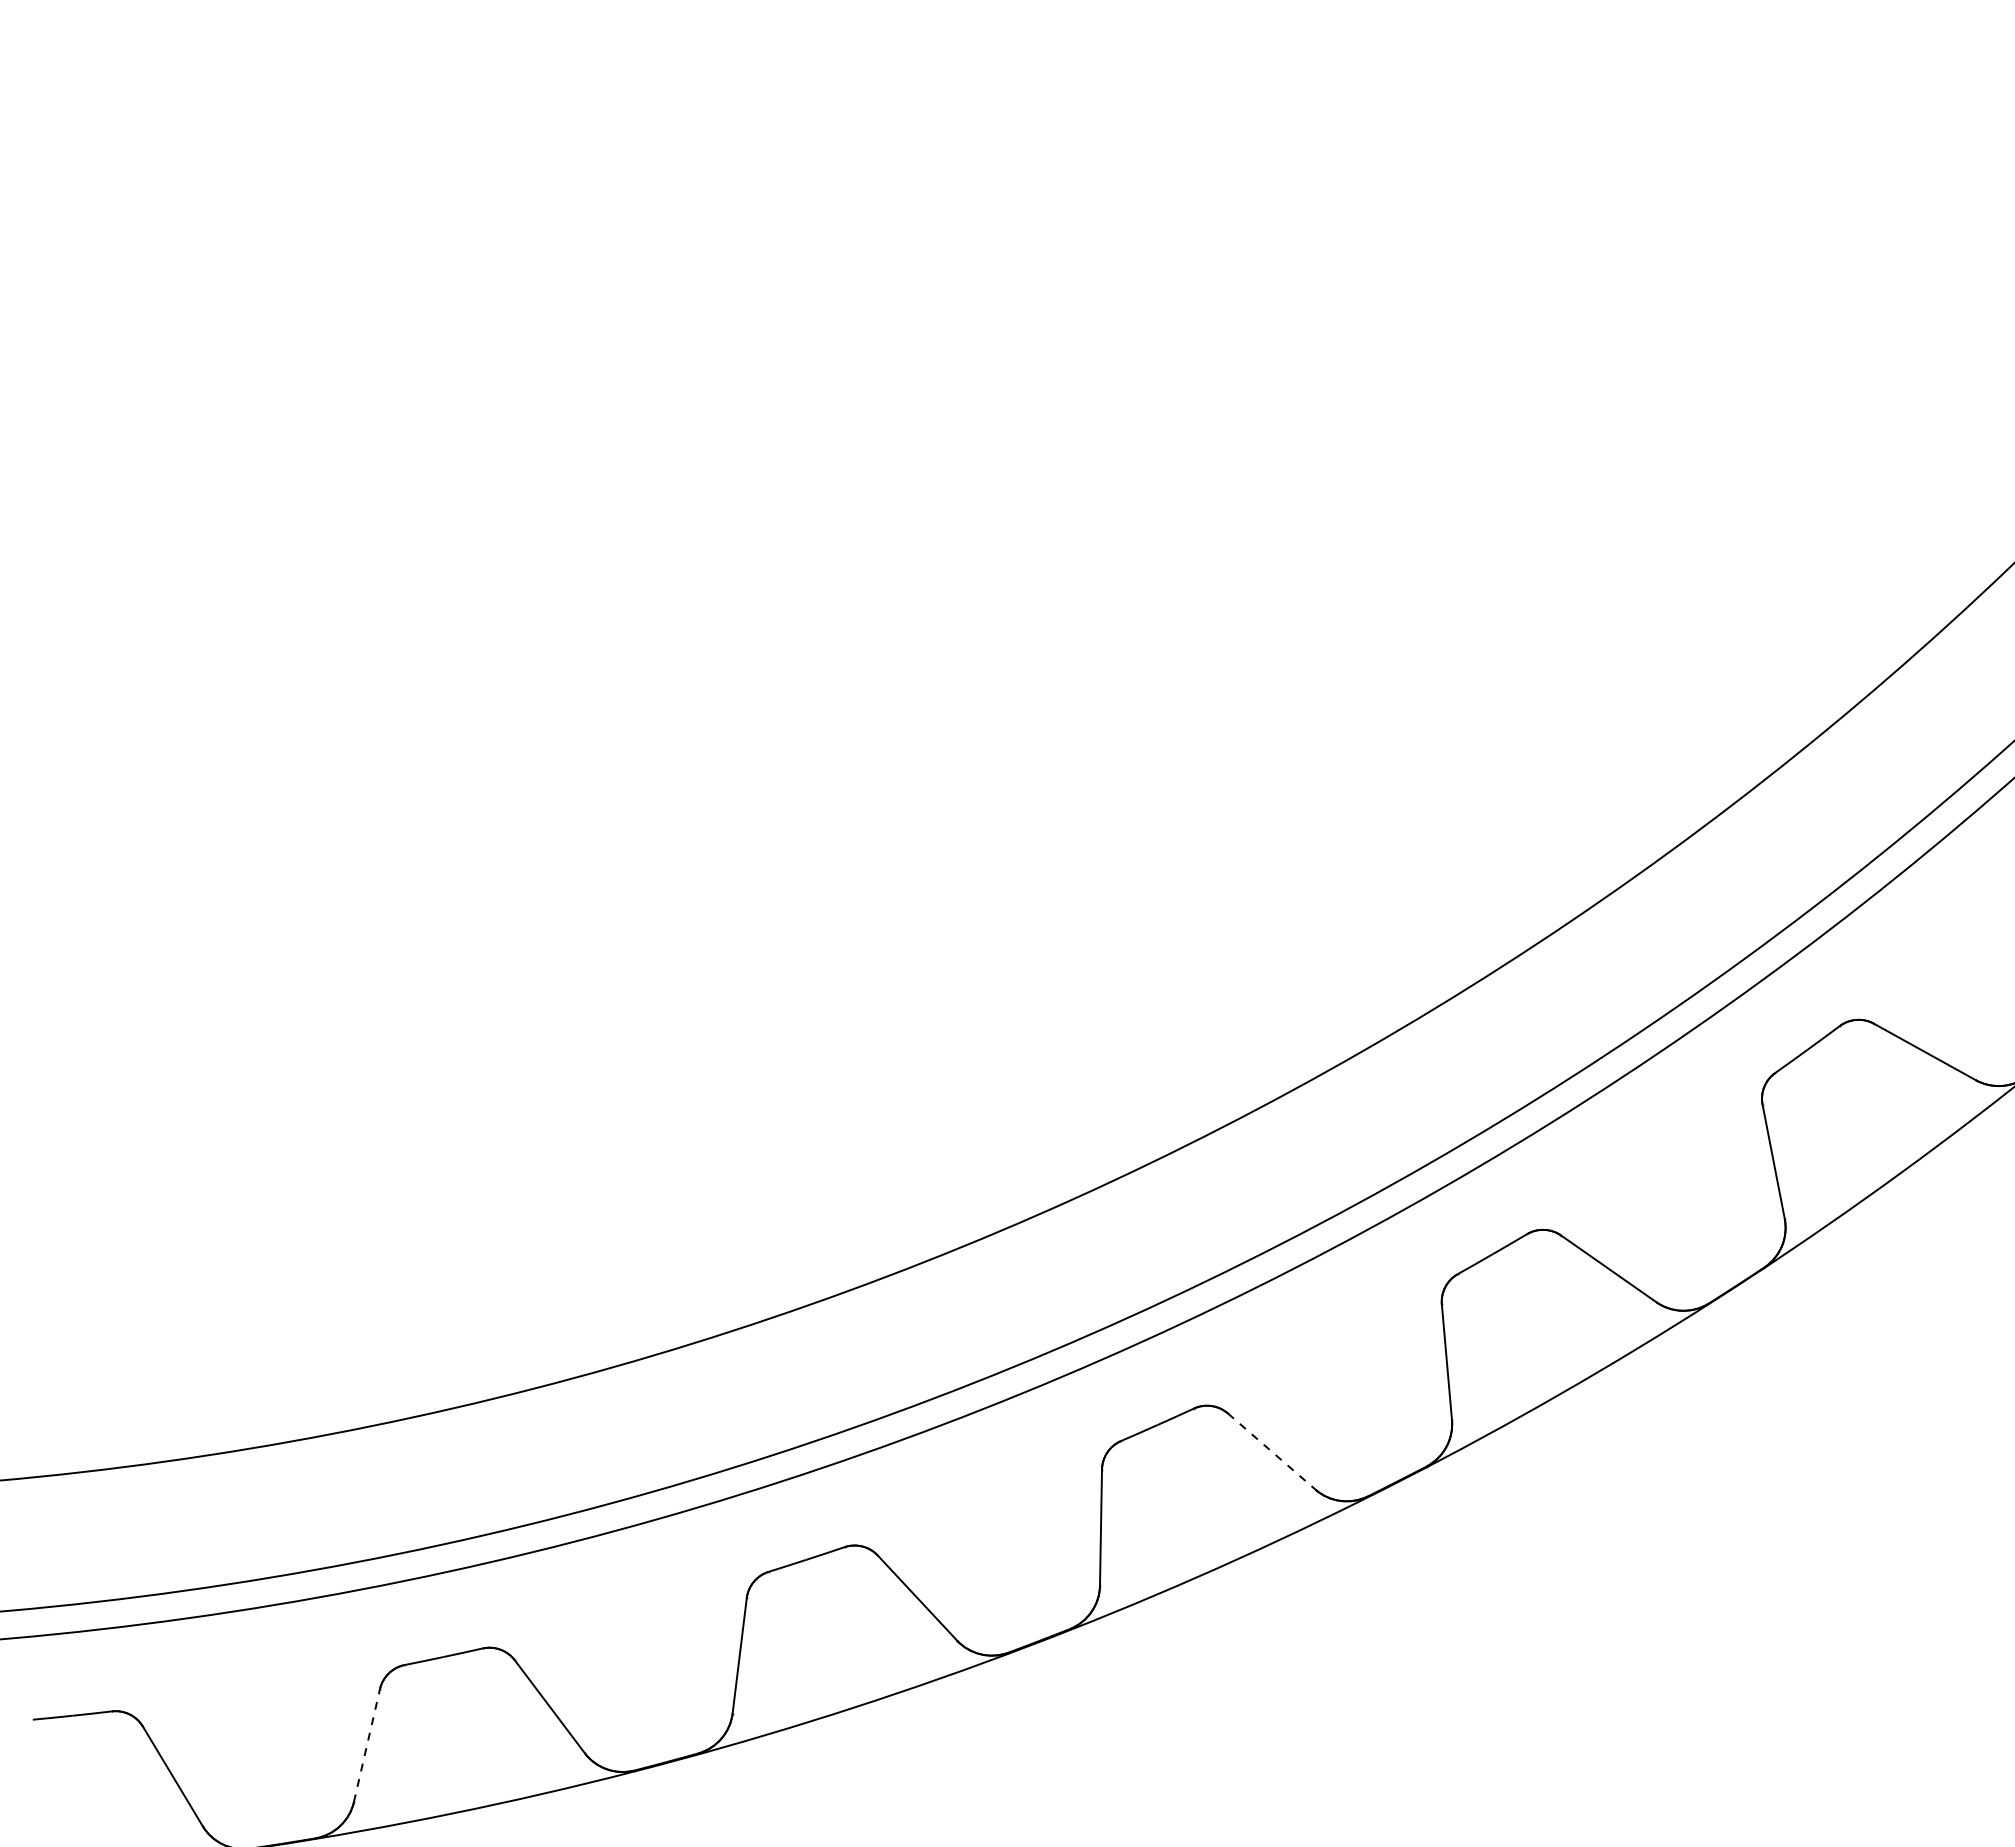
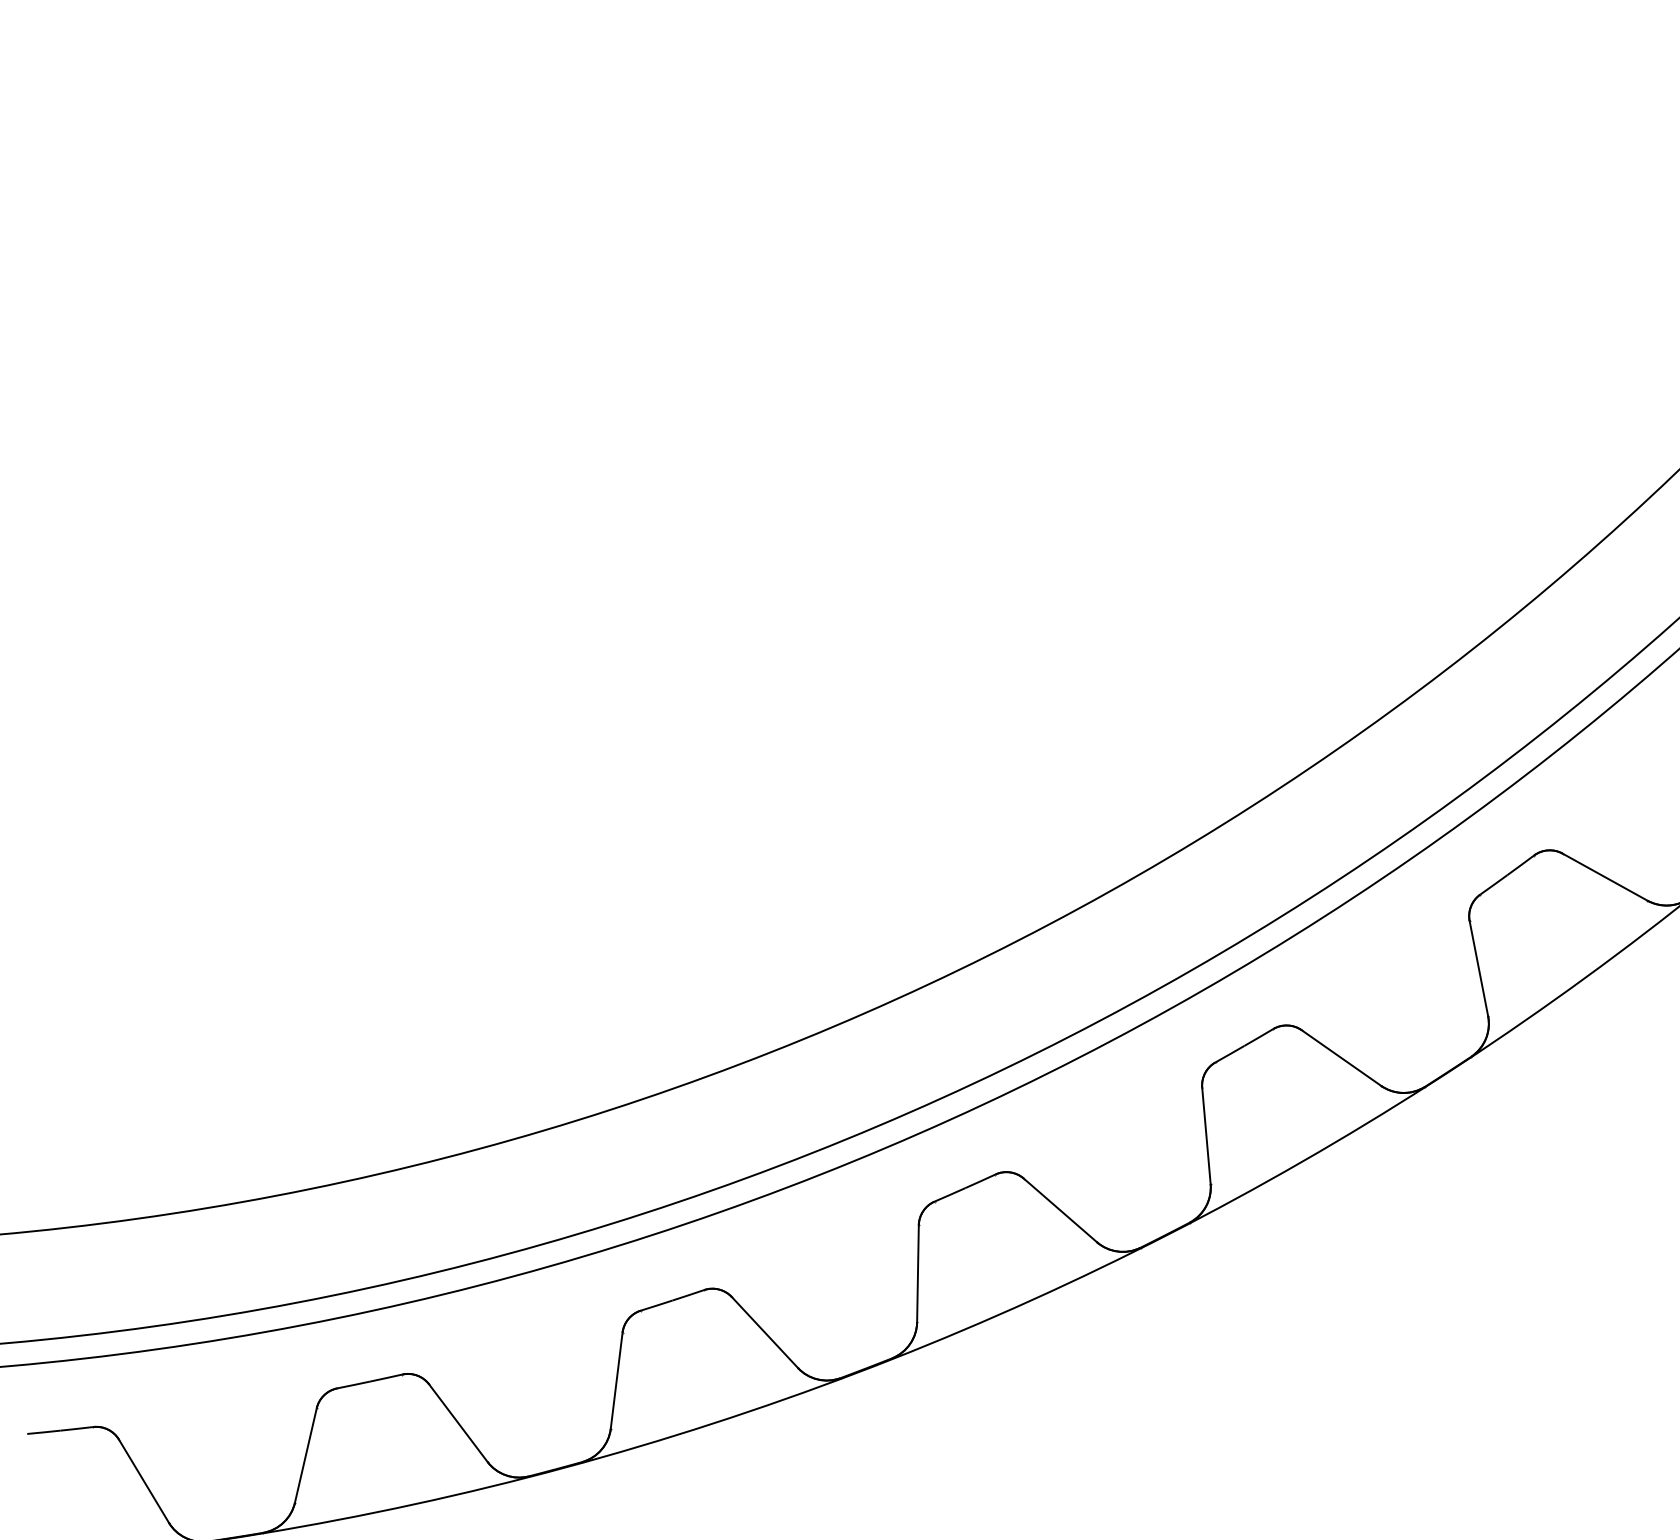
line: (1272, 1451) -> (1060, 1210), dashed -> solid
line: (367, 1745) -> (306, 1455), dashed -> solid

